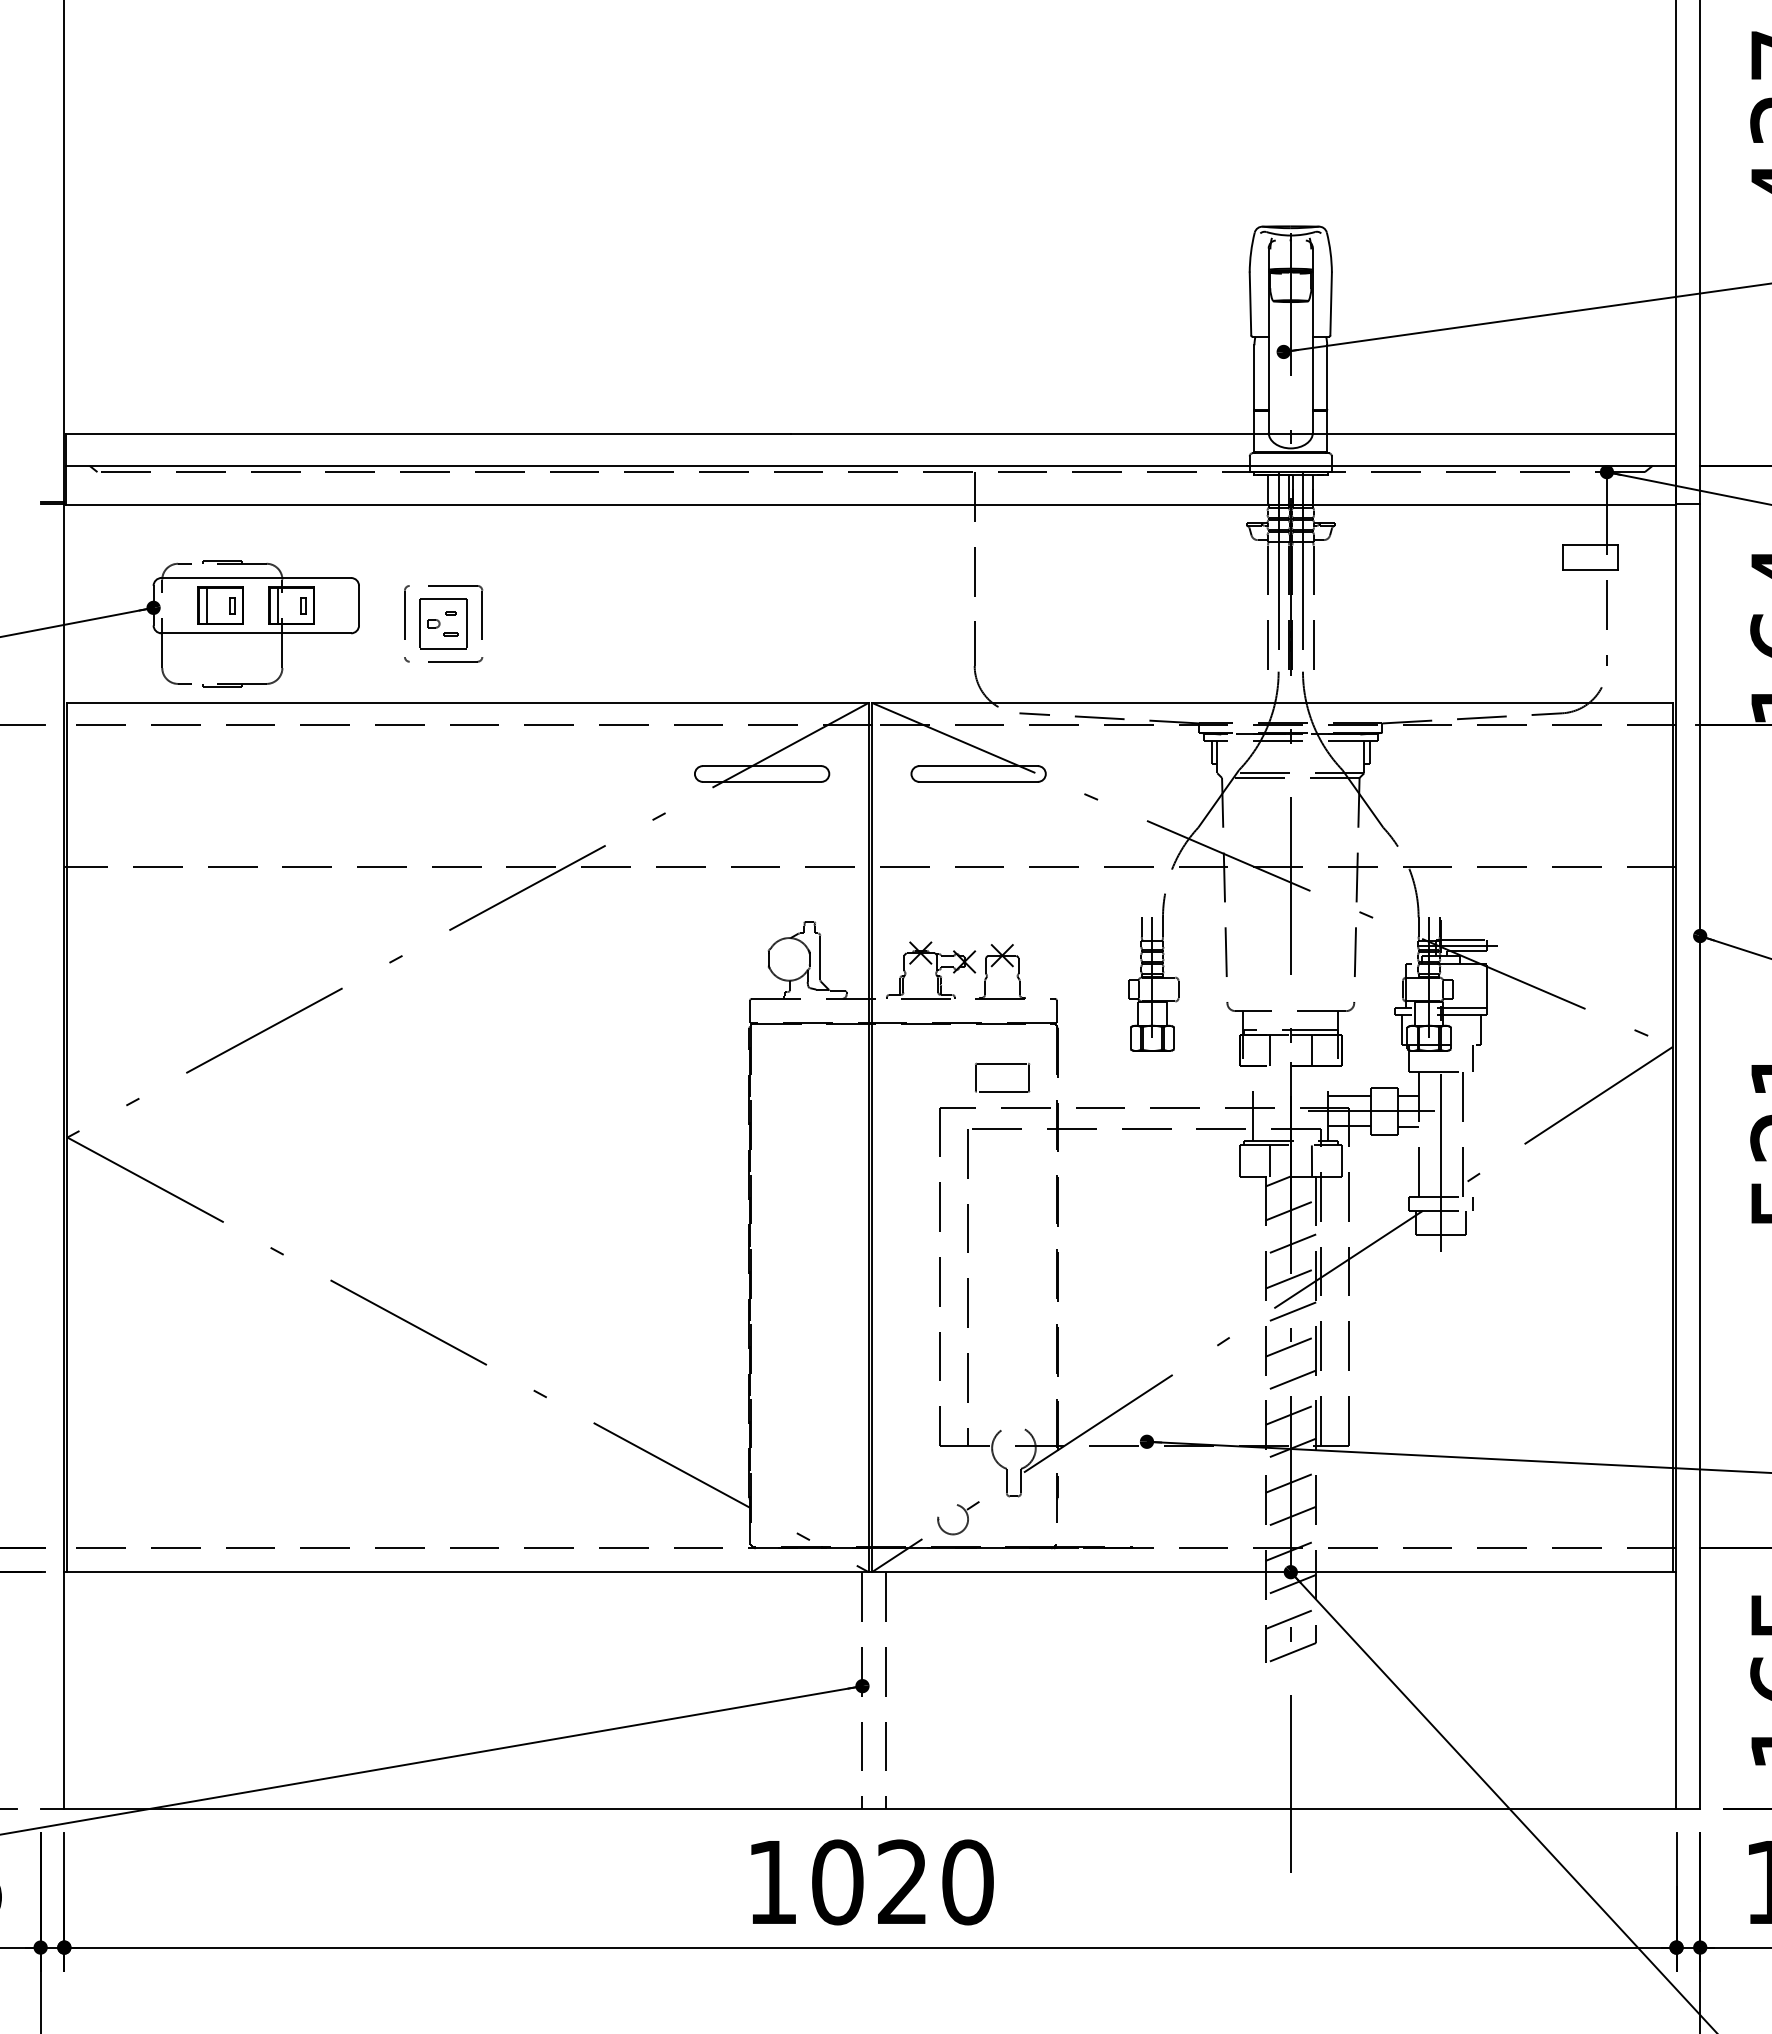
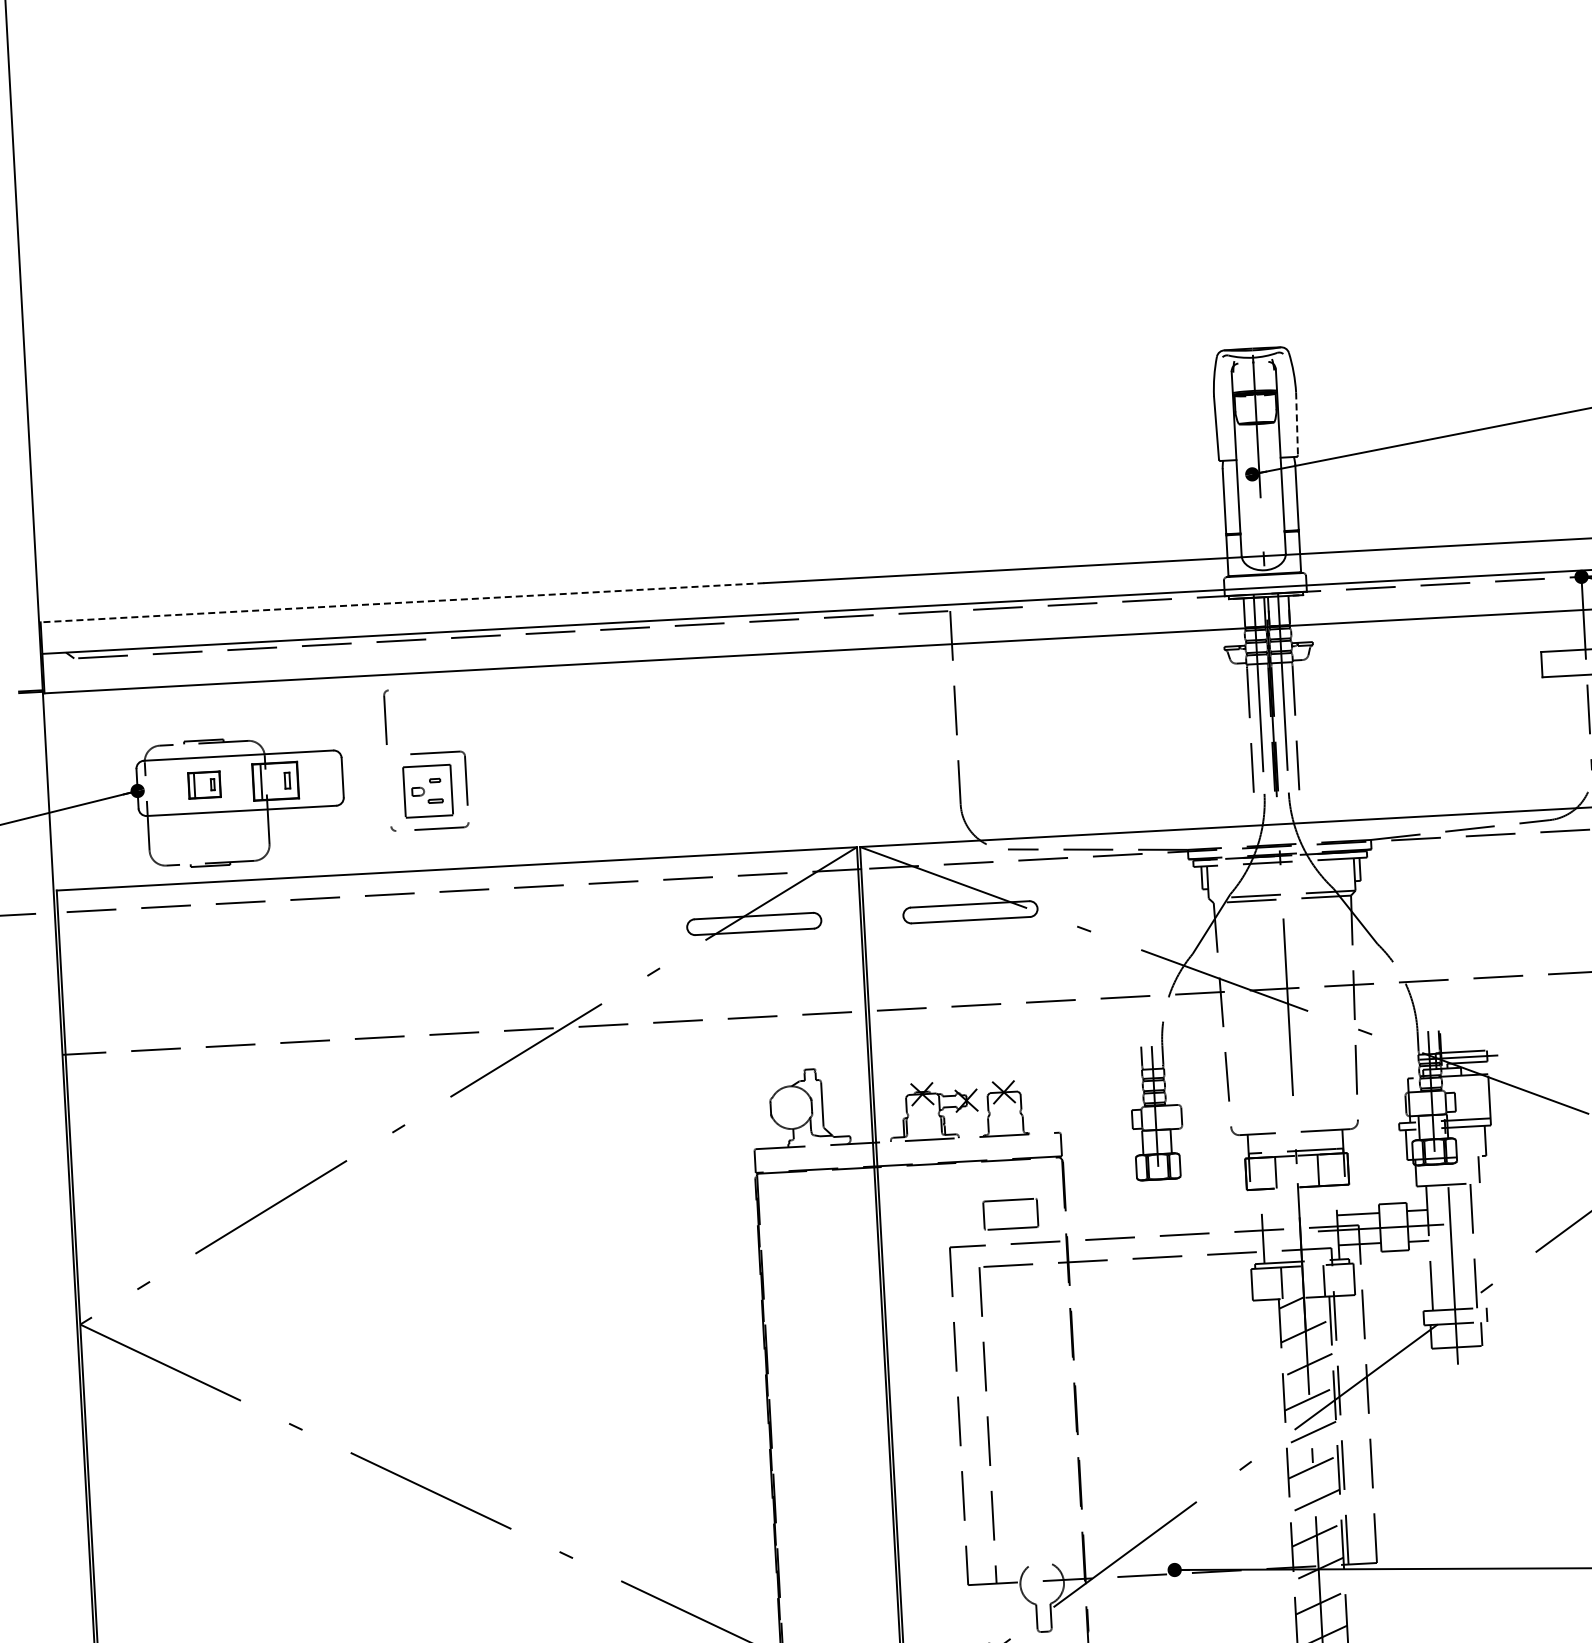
line: (1331, 304) -> (1297, 424), solid -> dashed
line: (427, 434) -> (401, 603), solid -> dashed
part: (220, 605) -> (204, 785), size x0.7
part: (406, 612) -> (386, 717), moved

